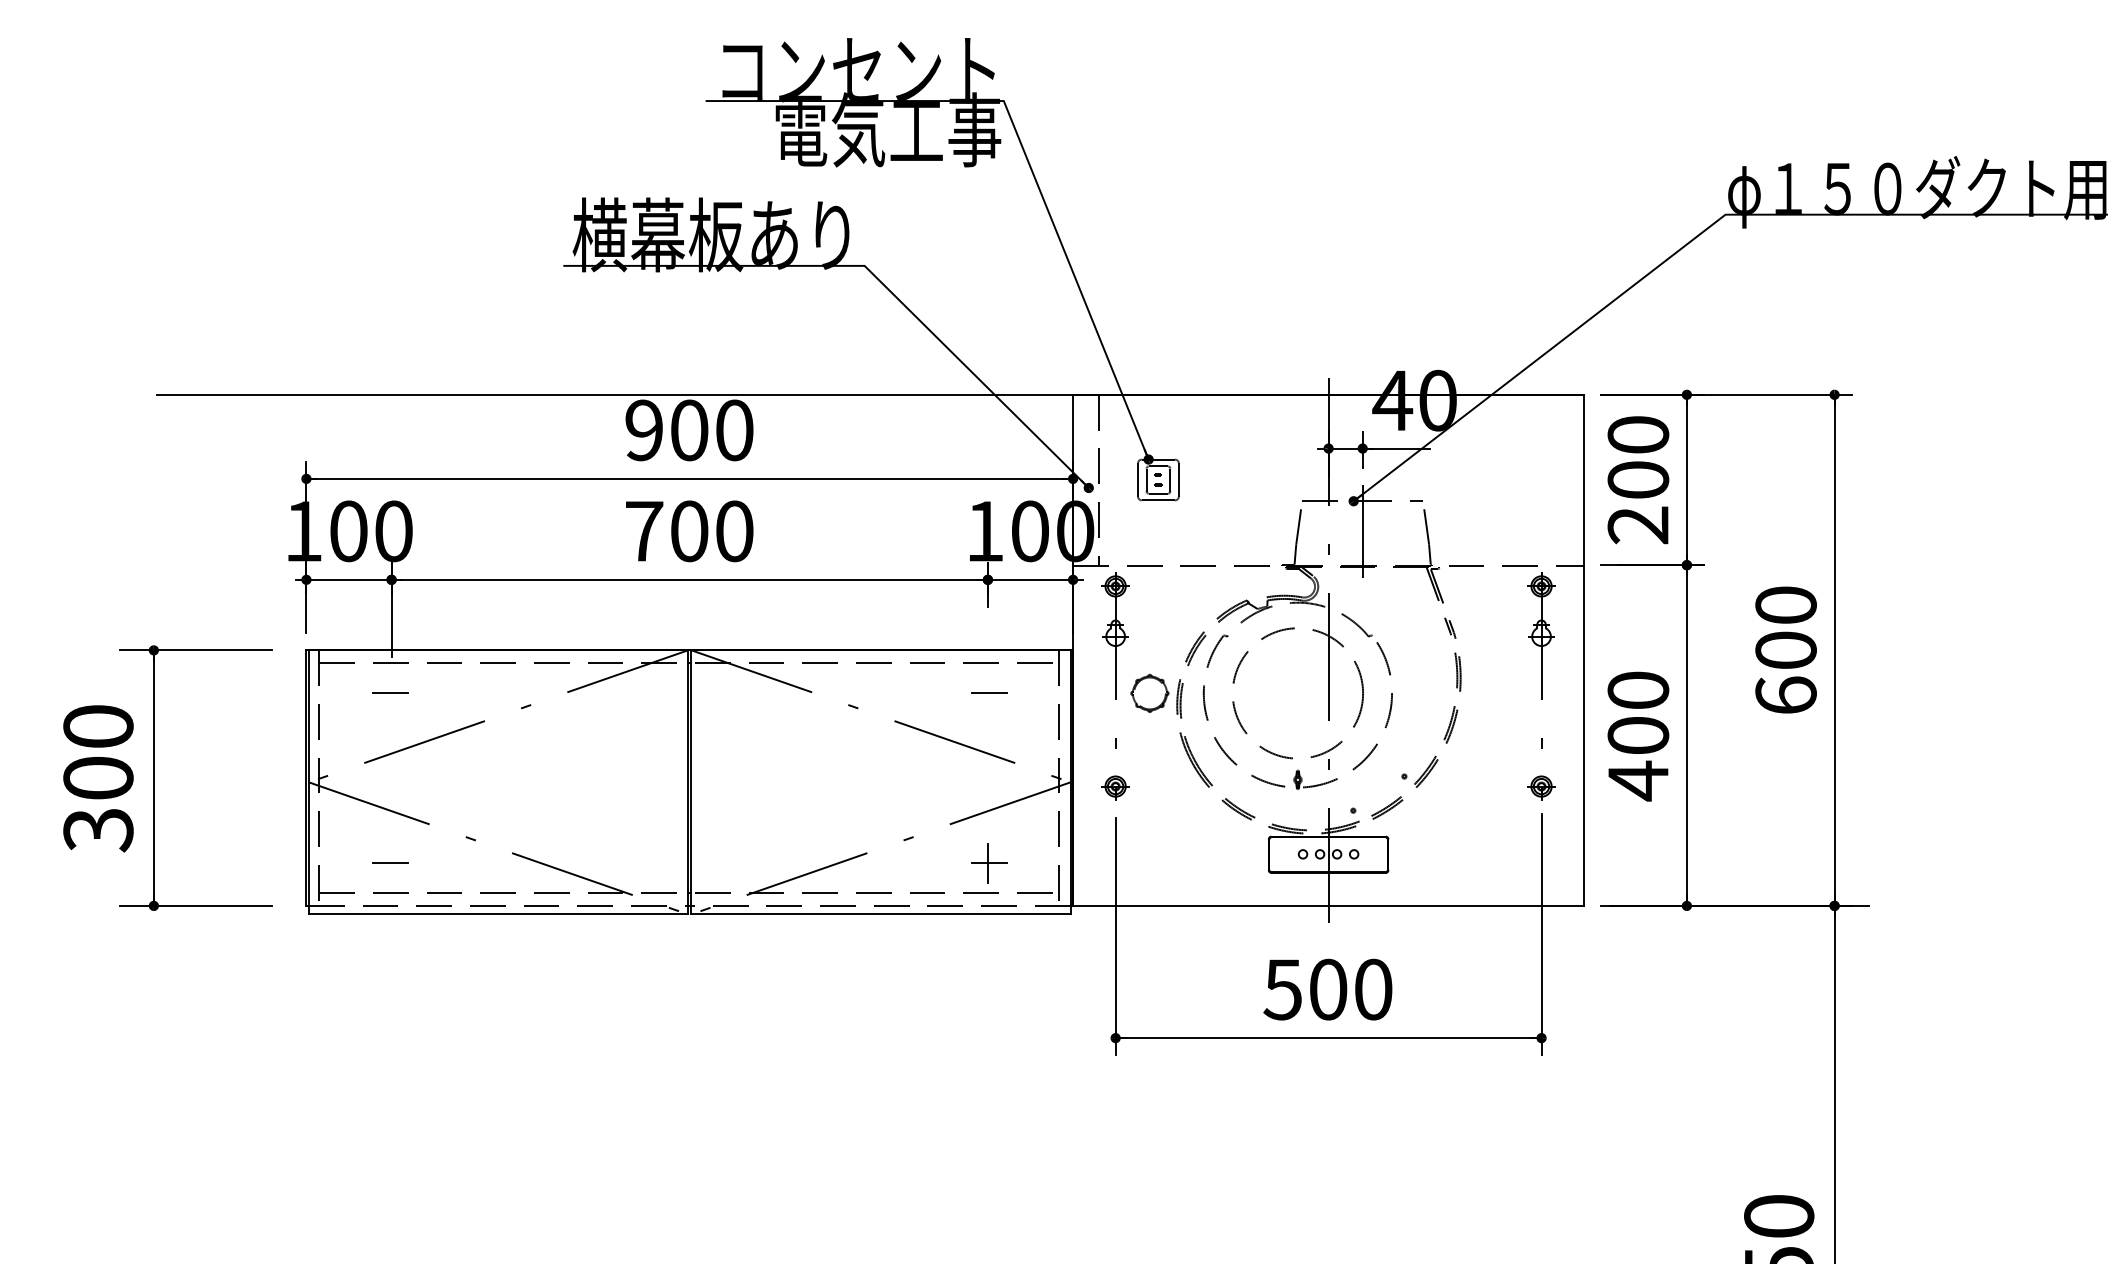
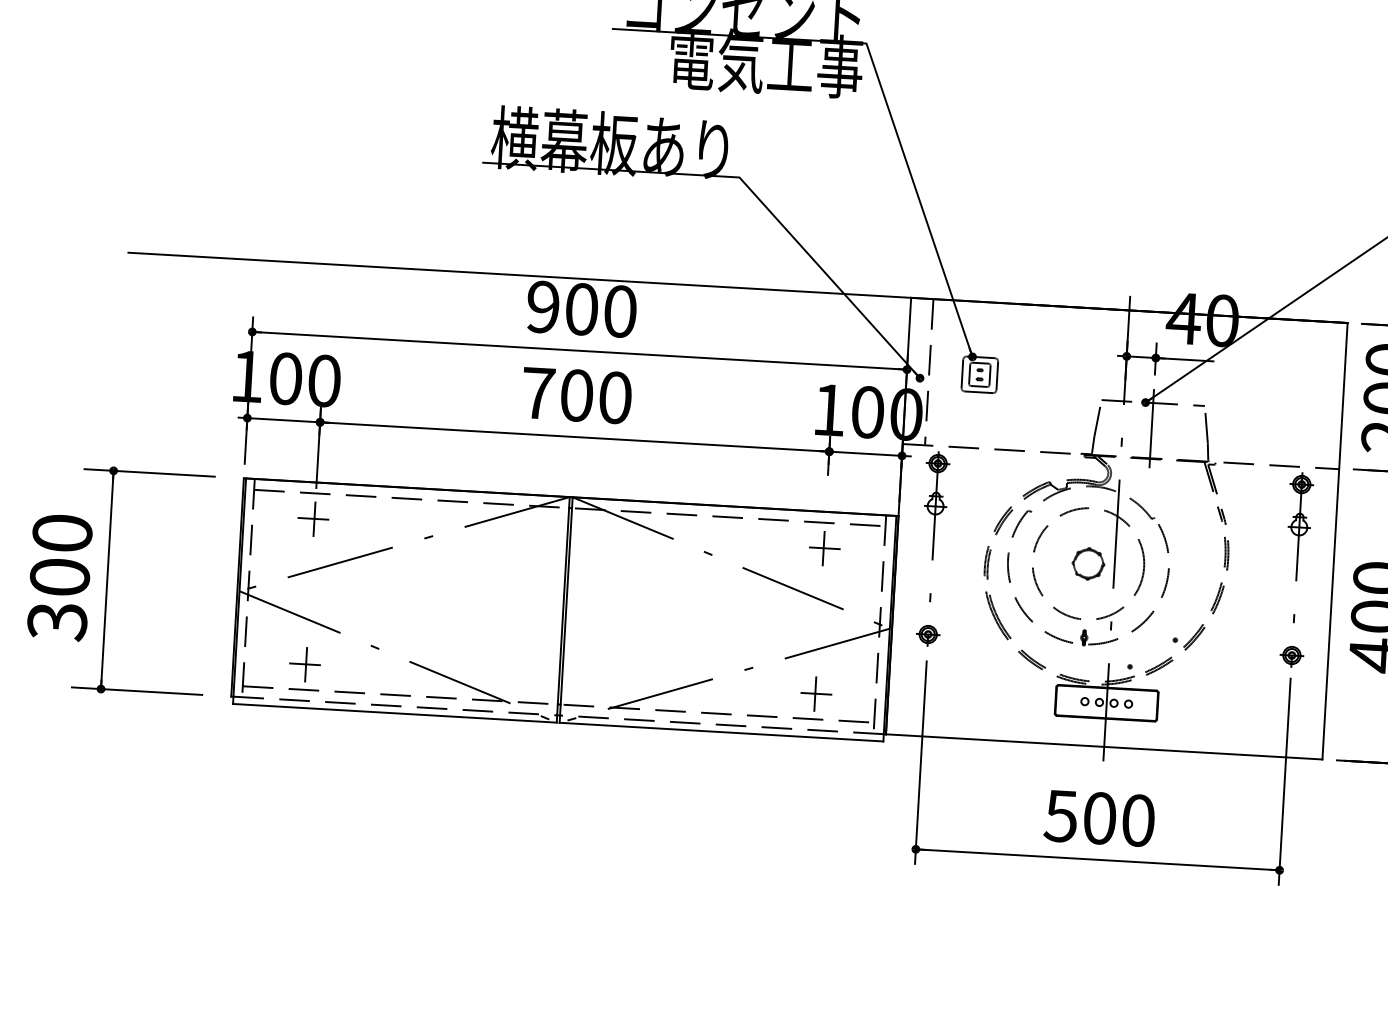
line: (391, 692) -> (314, 518), added
line: (987, 692) -> (823, 547), added
part: (1149, 692) -> (1088, 563), moved
line: (391, 863) -> (306, 664), added

